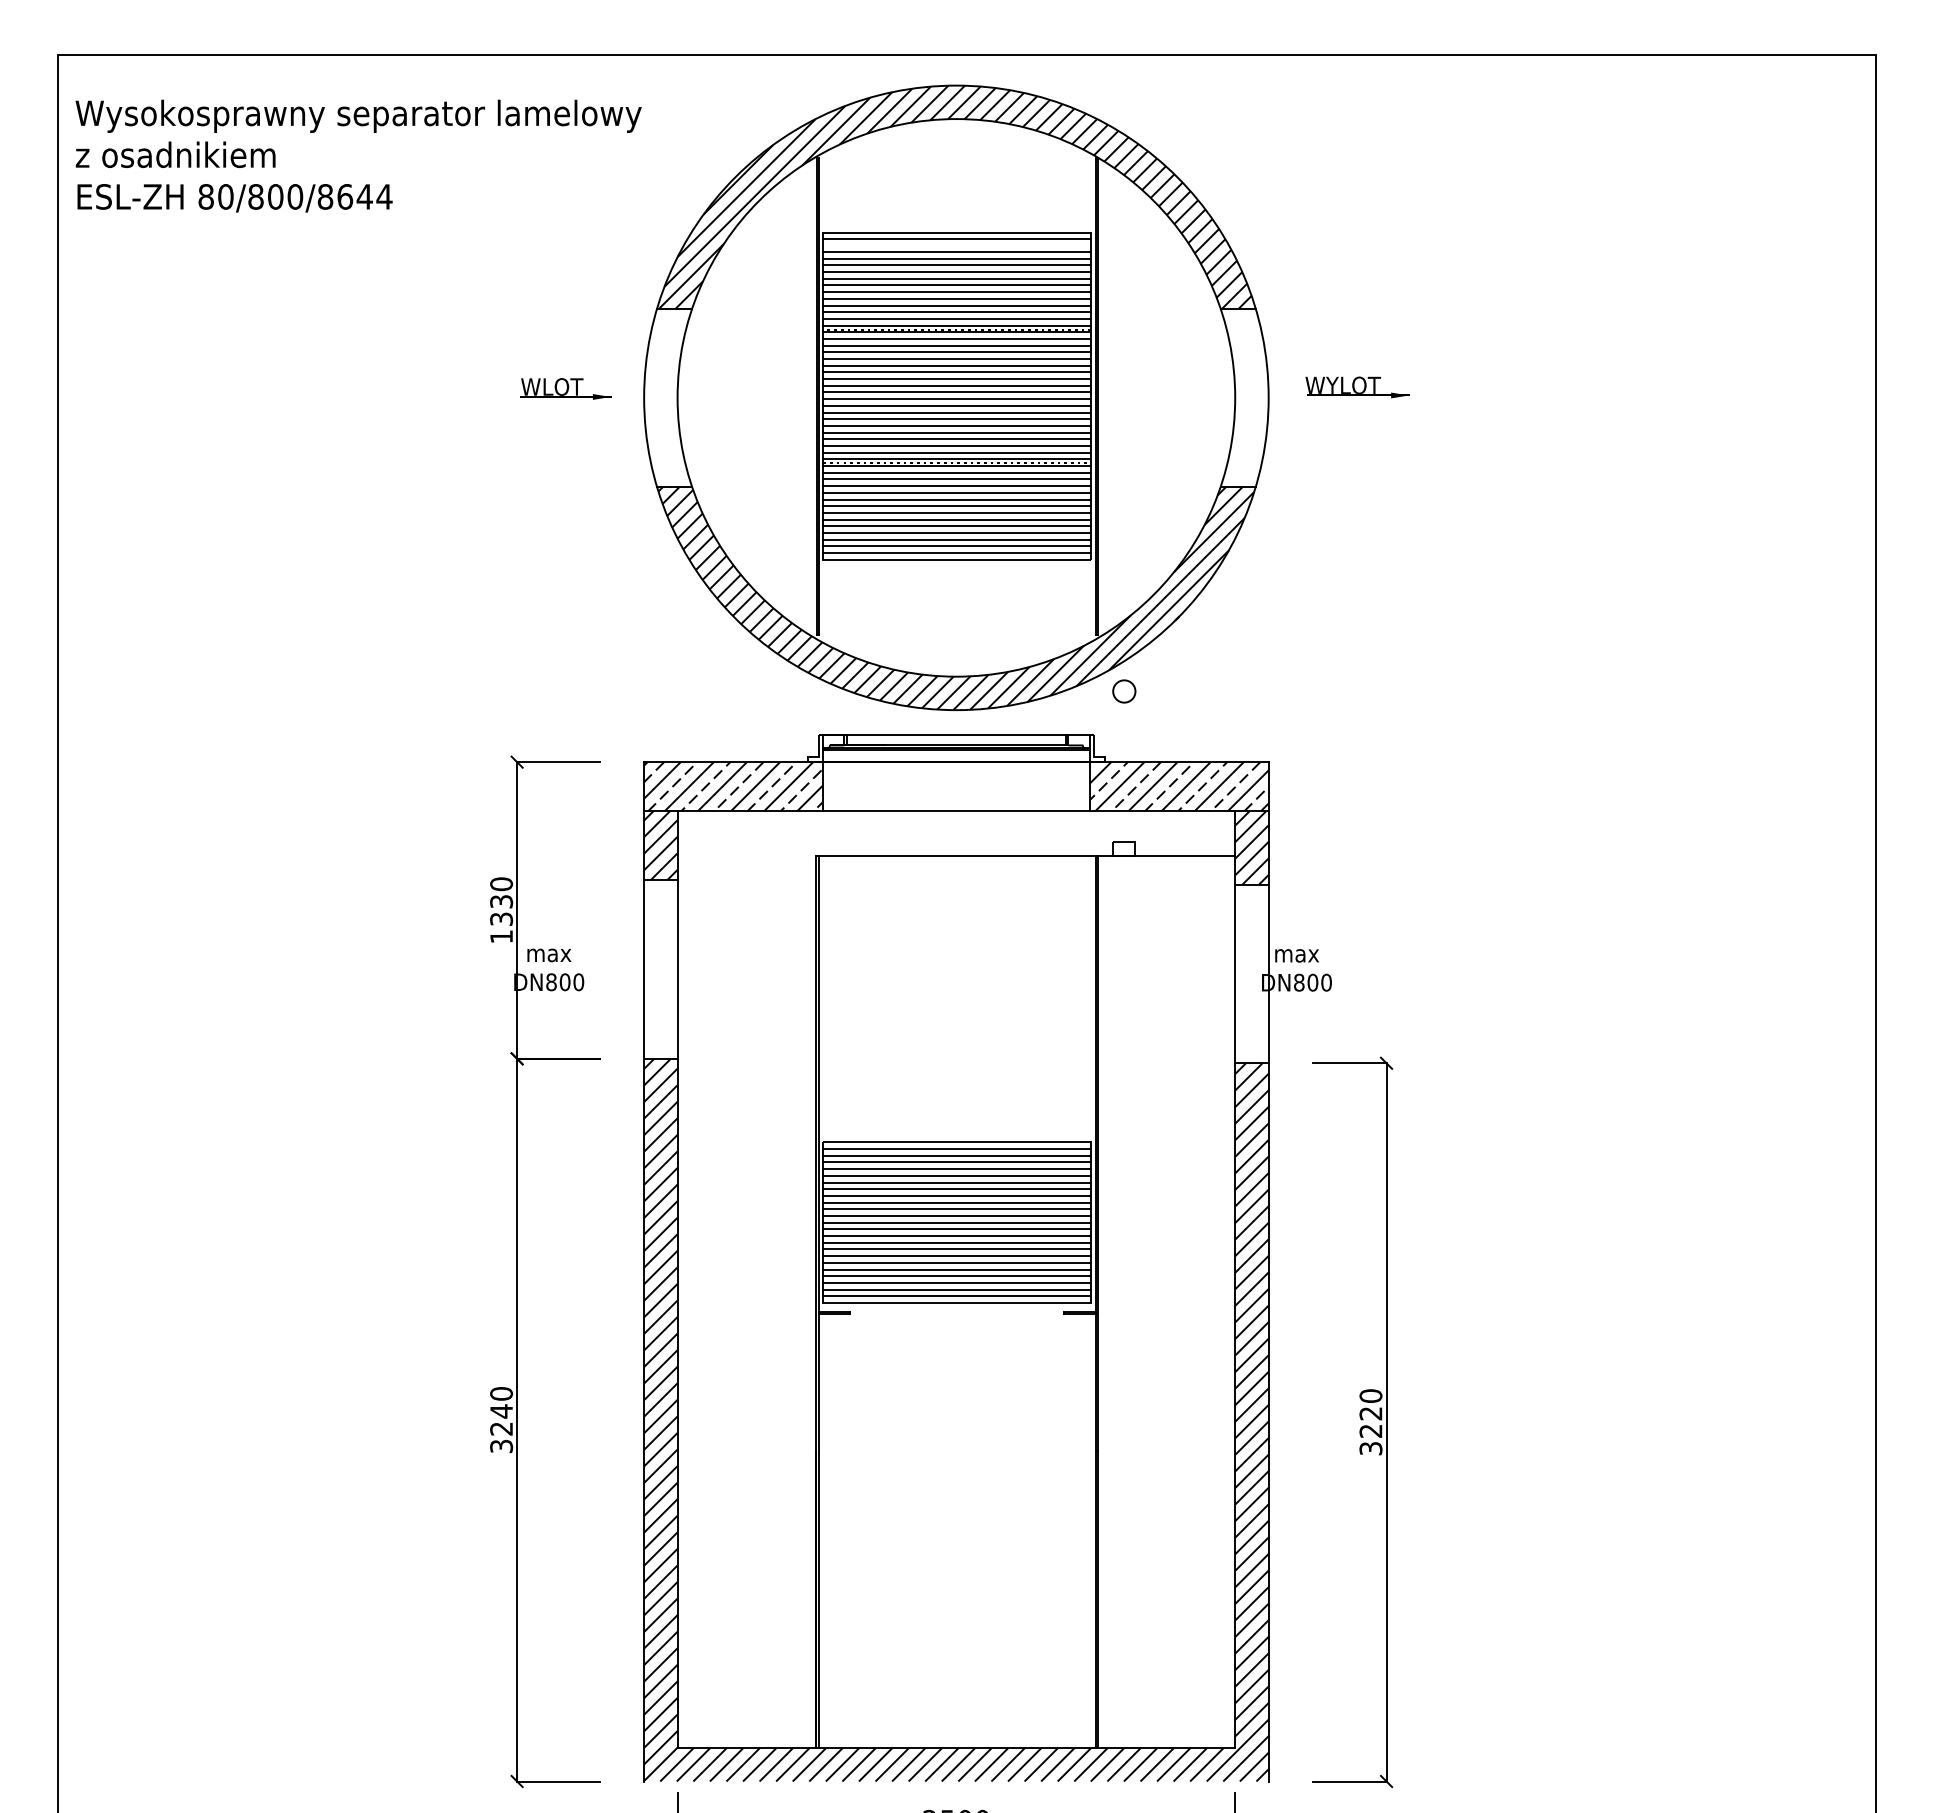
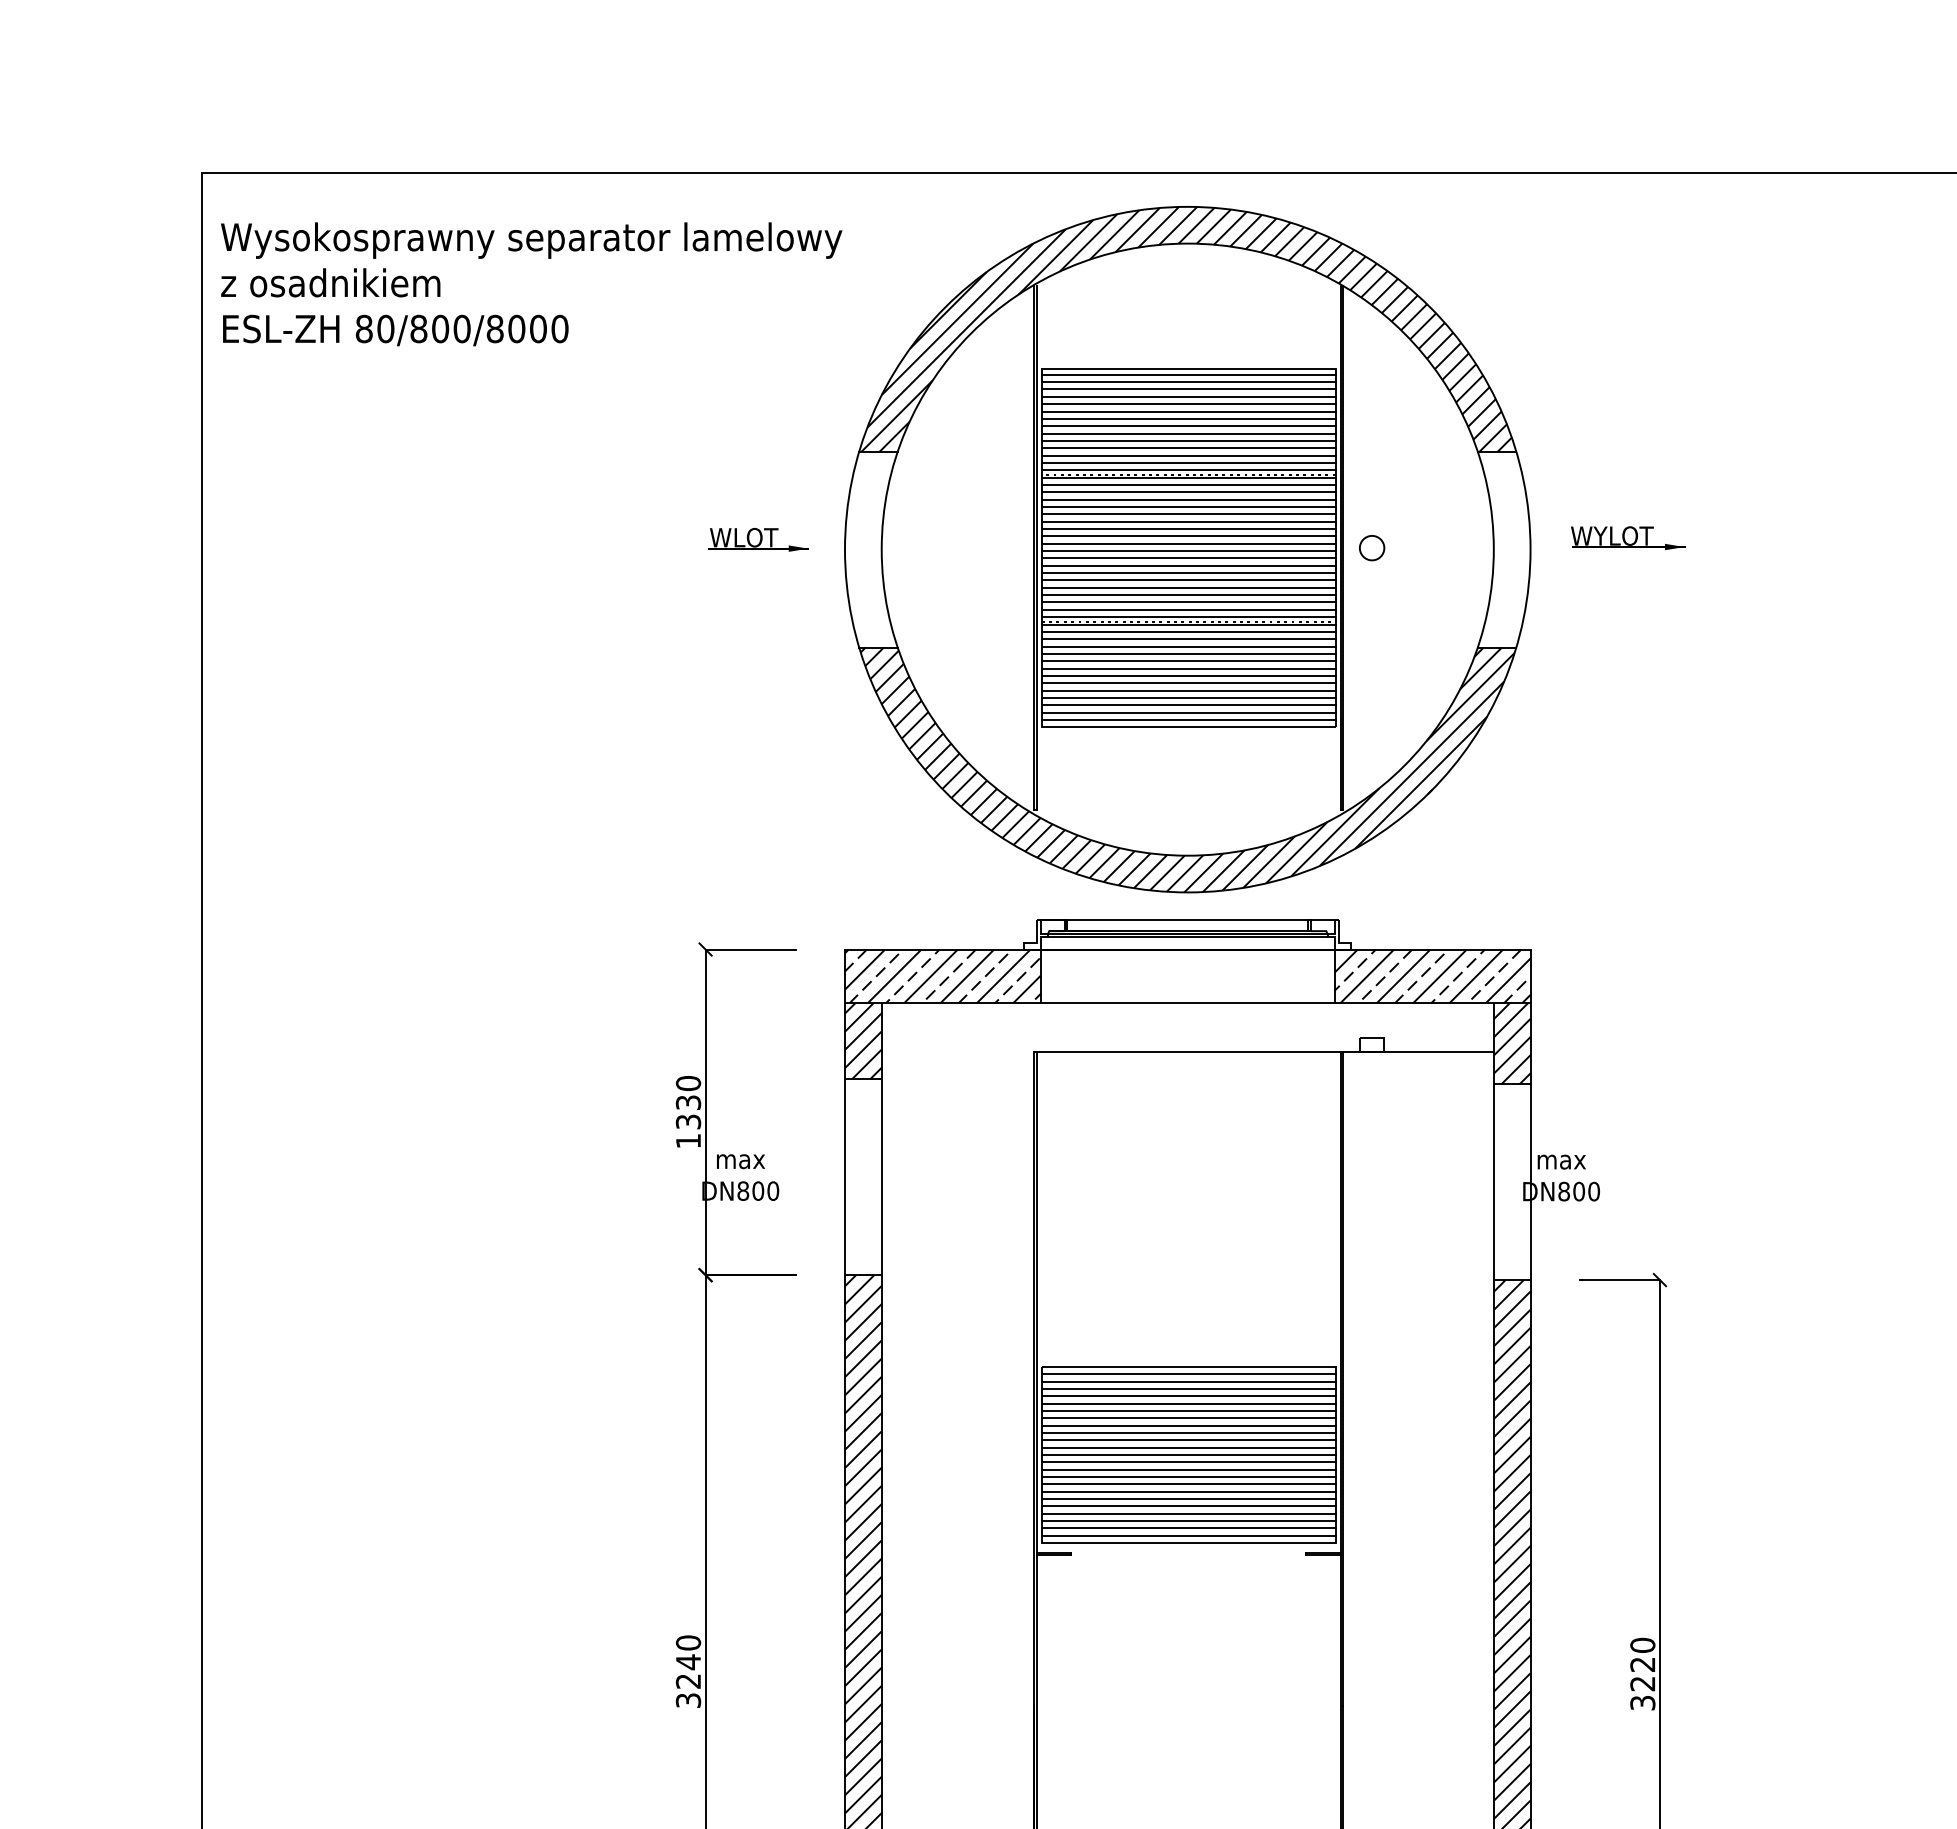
text: (364, 196) -> (538, 328), 80/800/8644 -> 80/800/8000
line: (957, 245) -> (1188, 382), added
circle: (1124, 691) -> (1372, 548), moved

